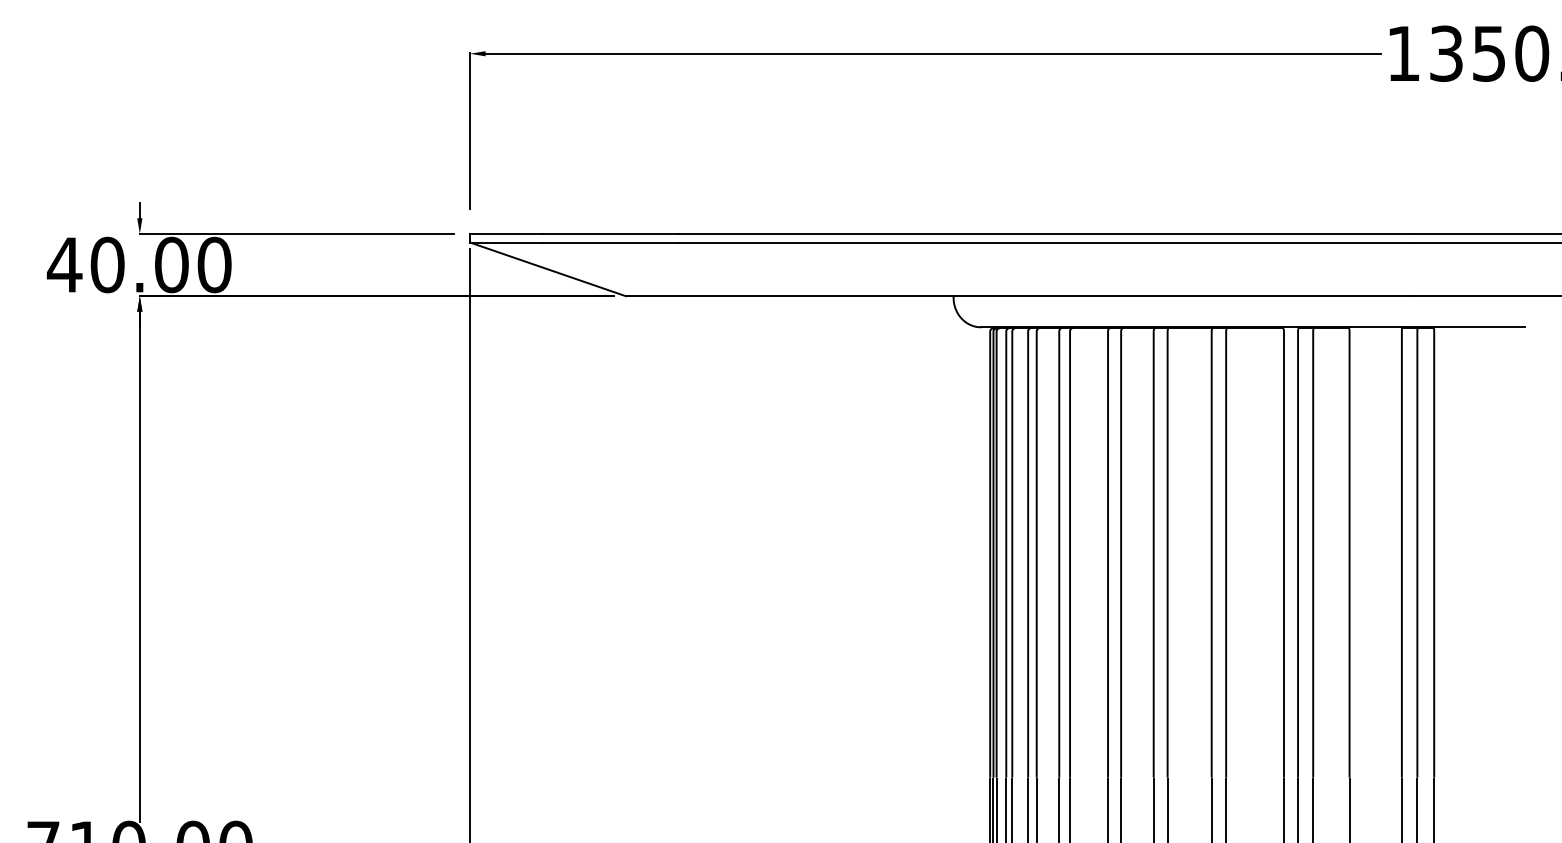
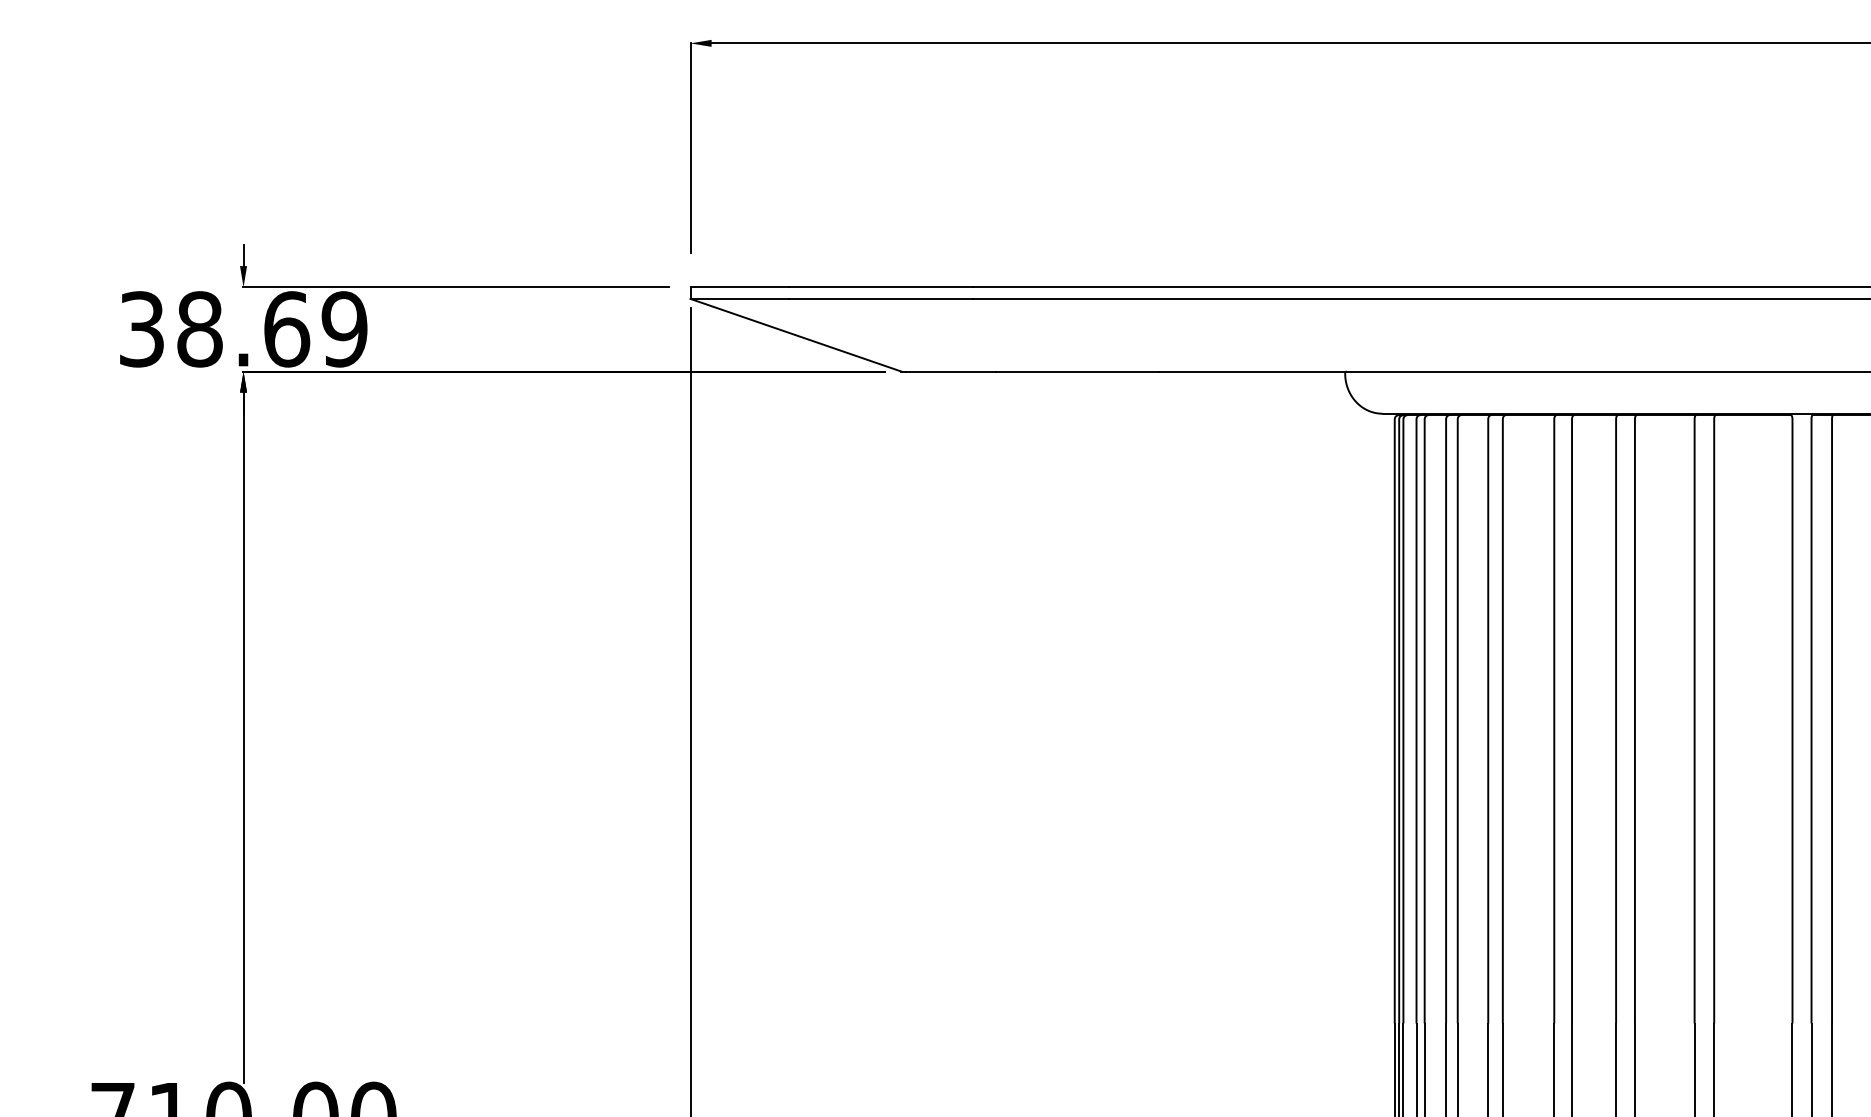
text: (138, 264) -> (241, 328), 40.00 -> 38.69

